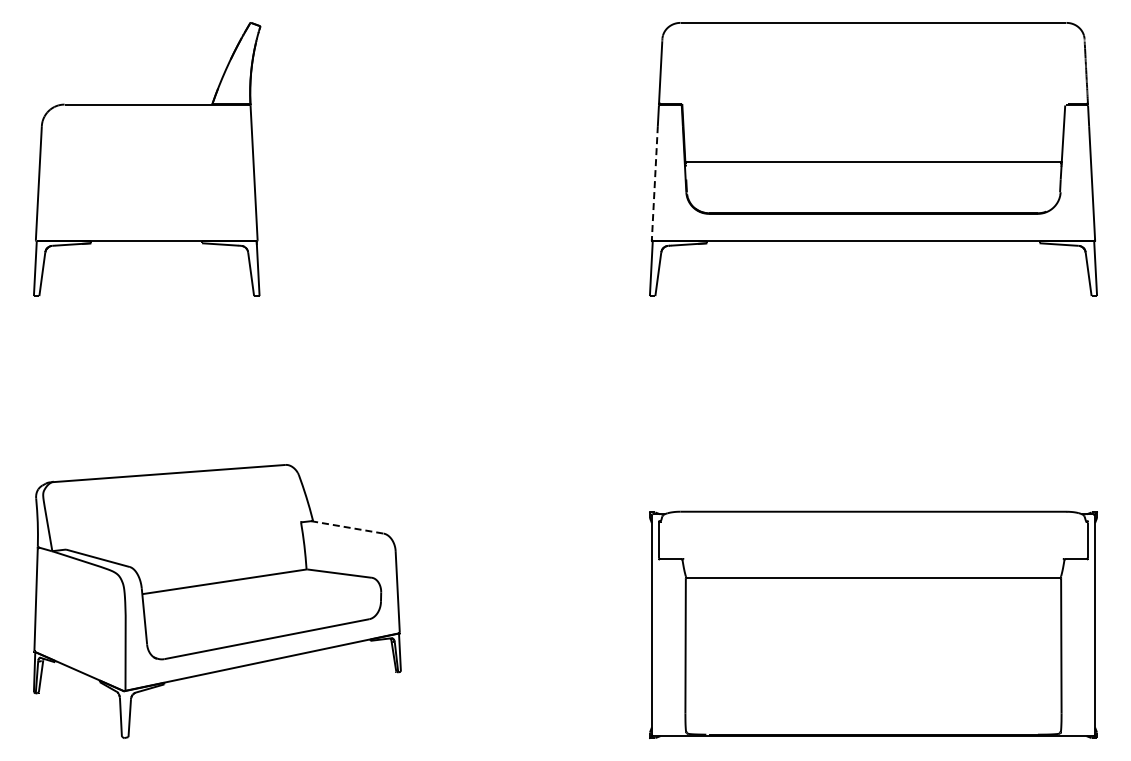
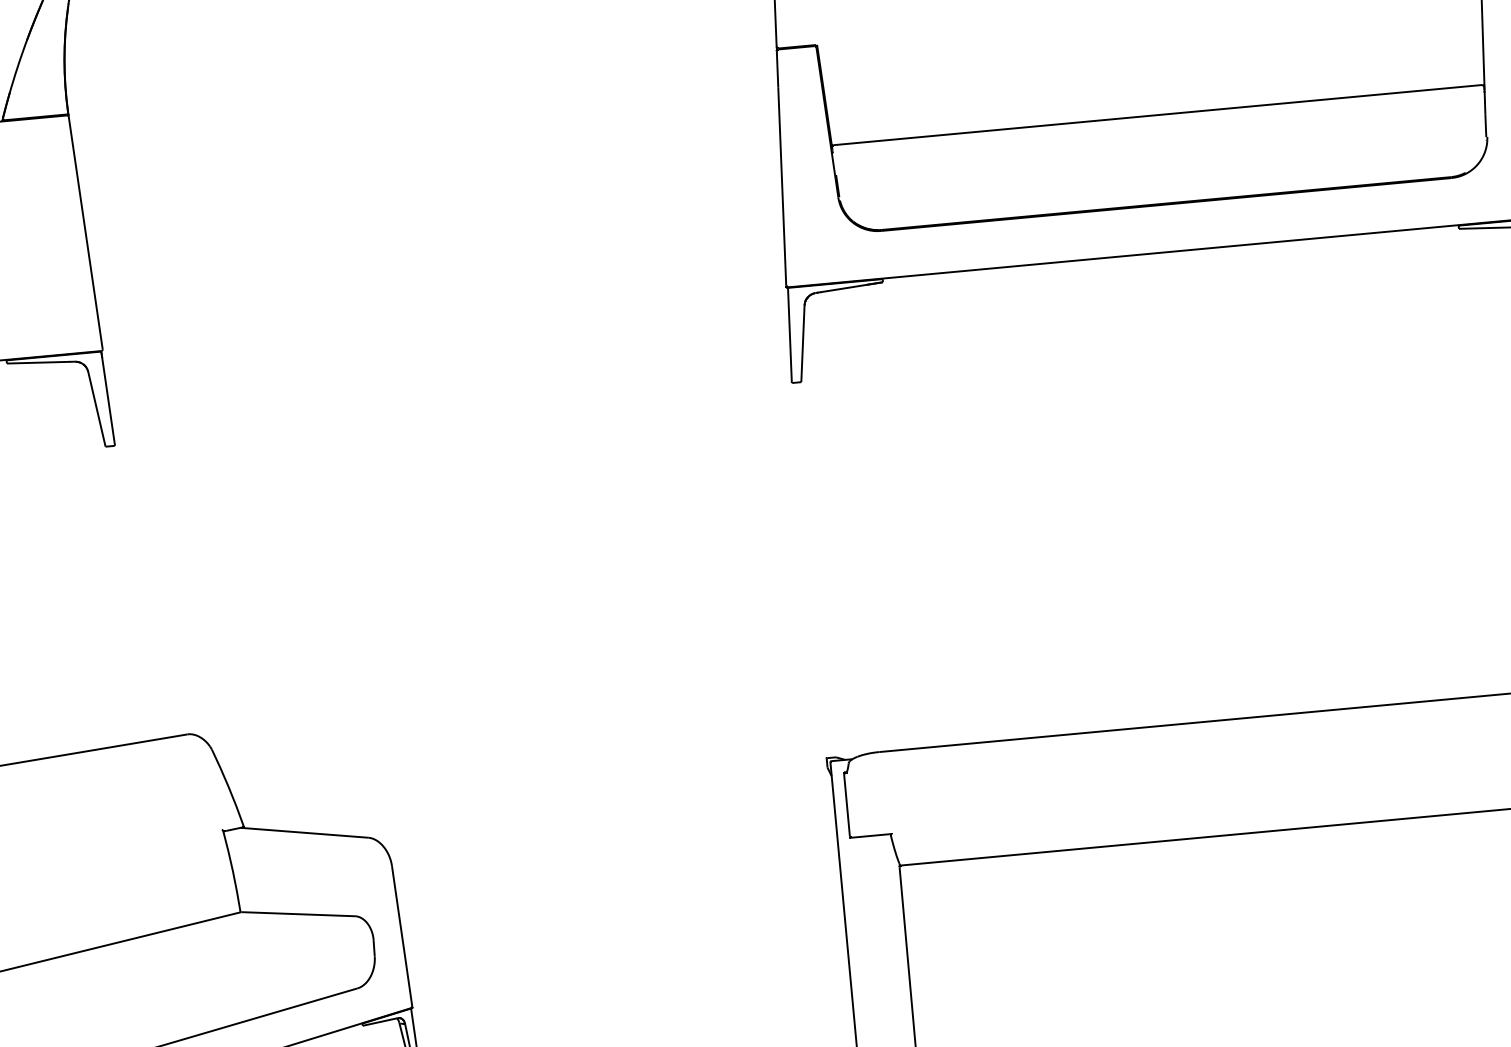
line: (654, 183) -> (781, 187), dashed -> solid
line: (347, 527) -> (304, 832), dashed -> solid

